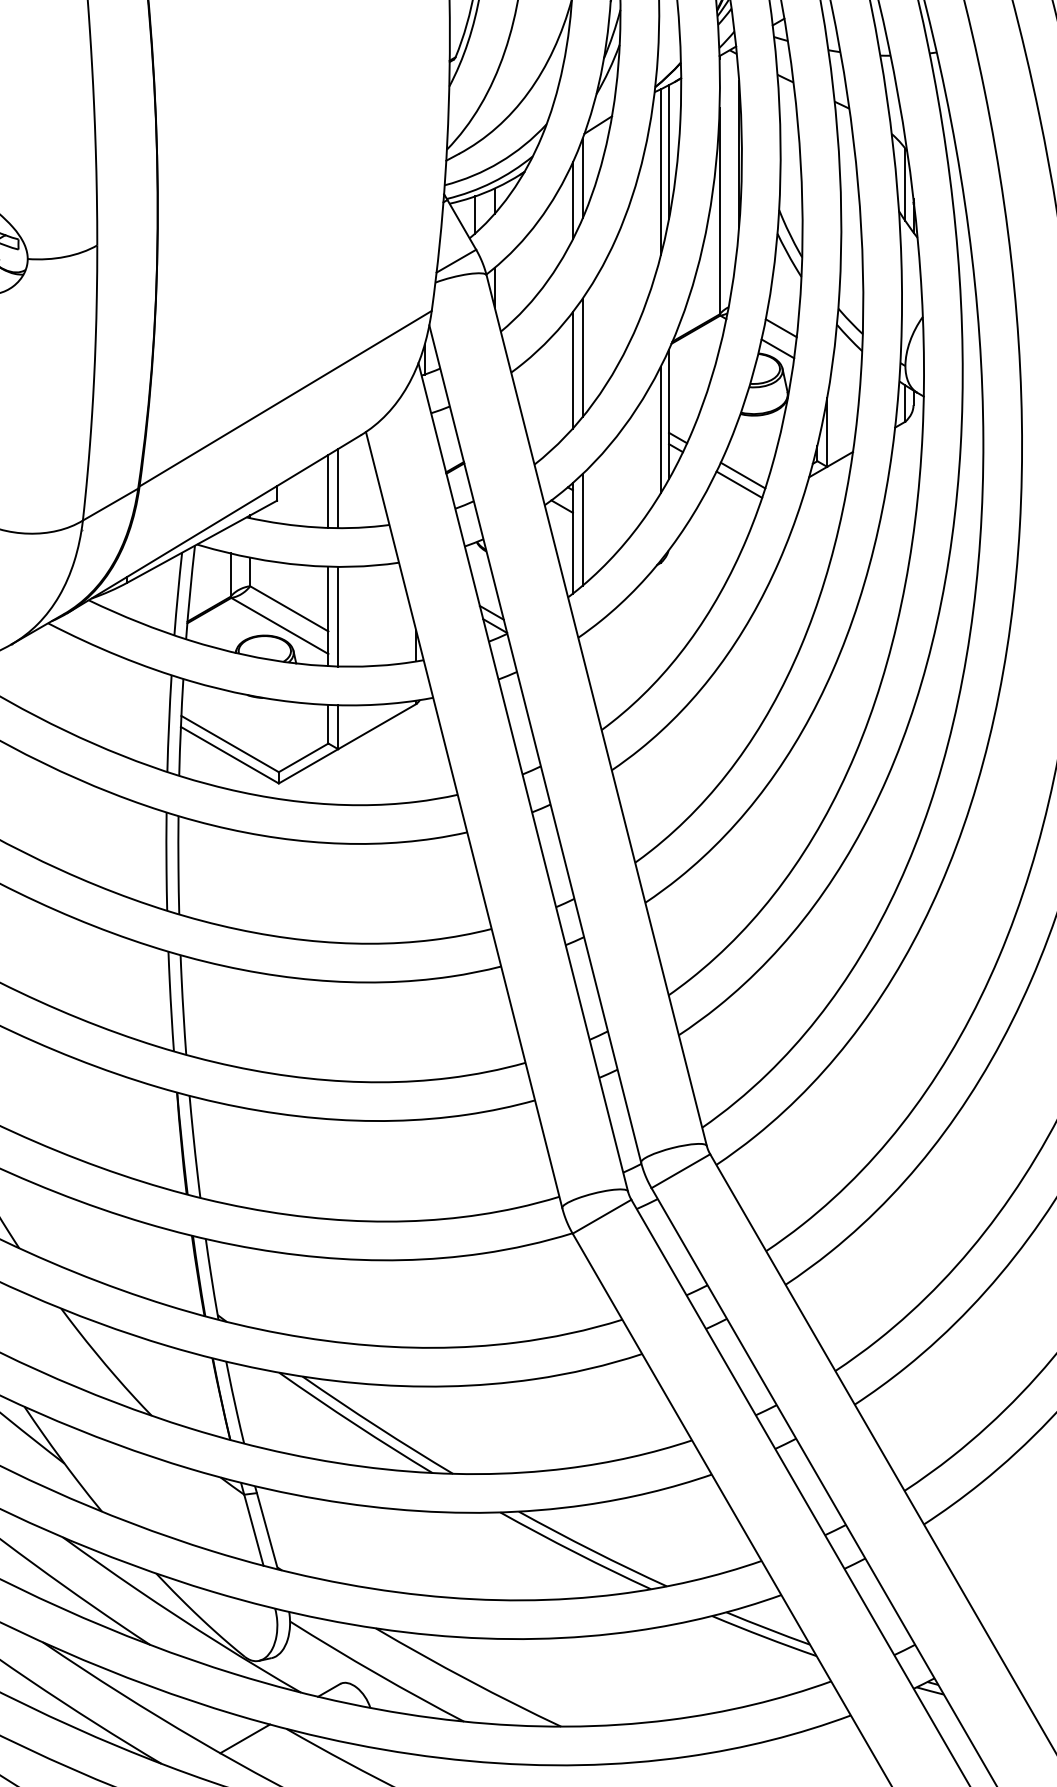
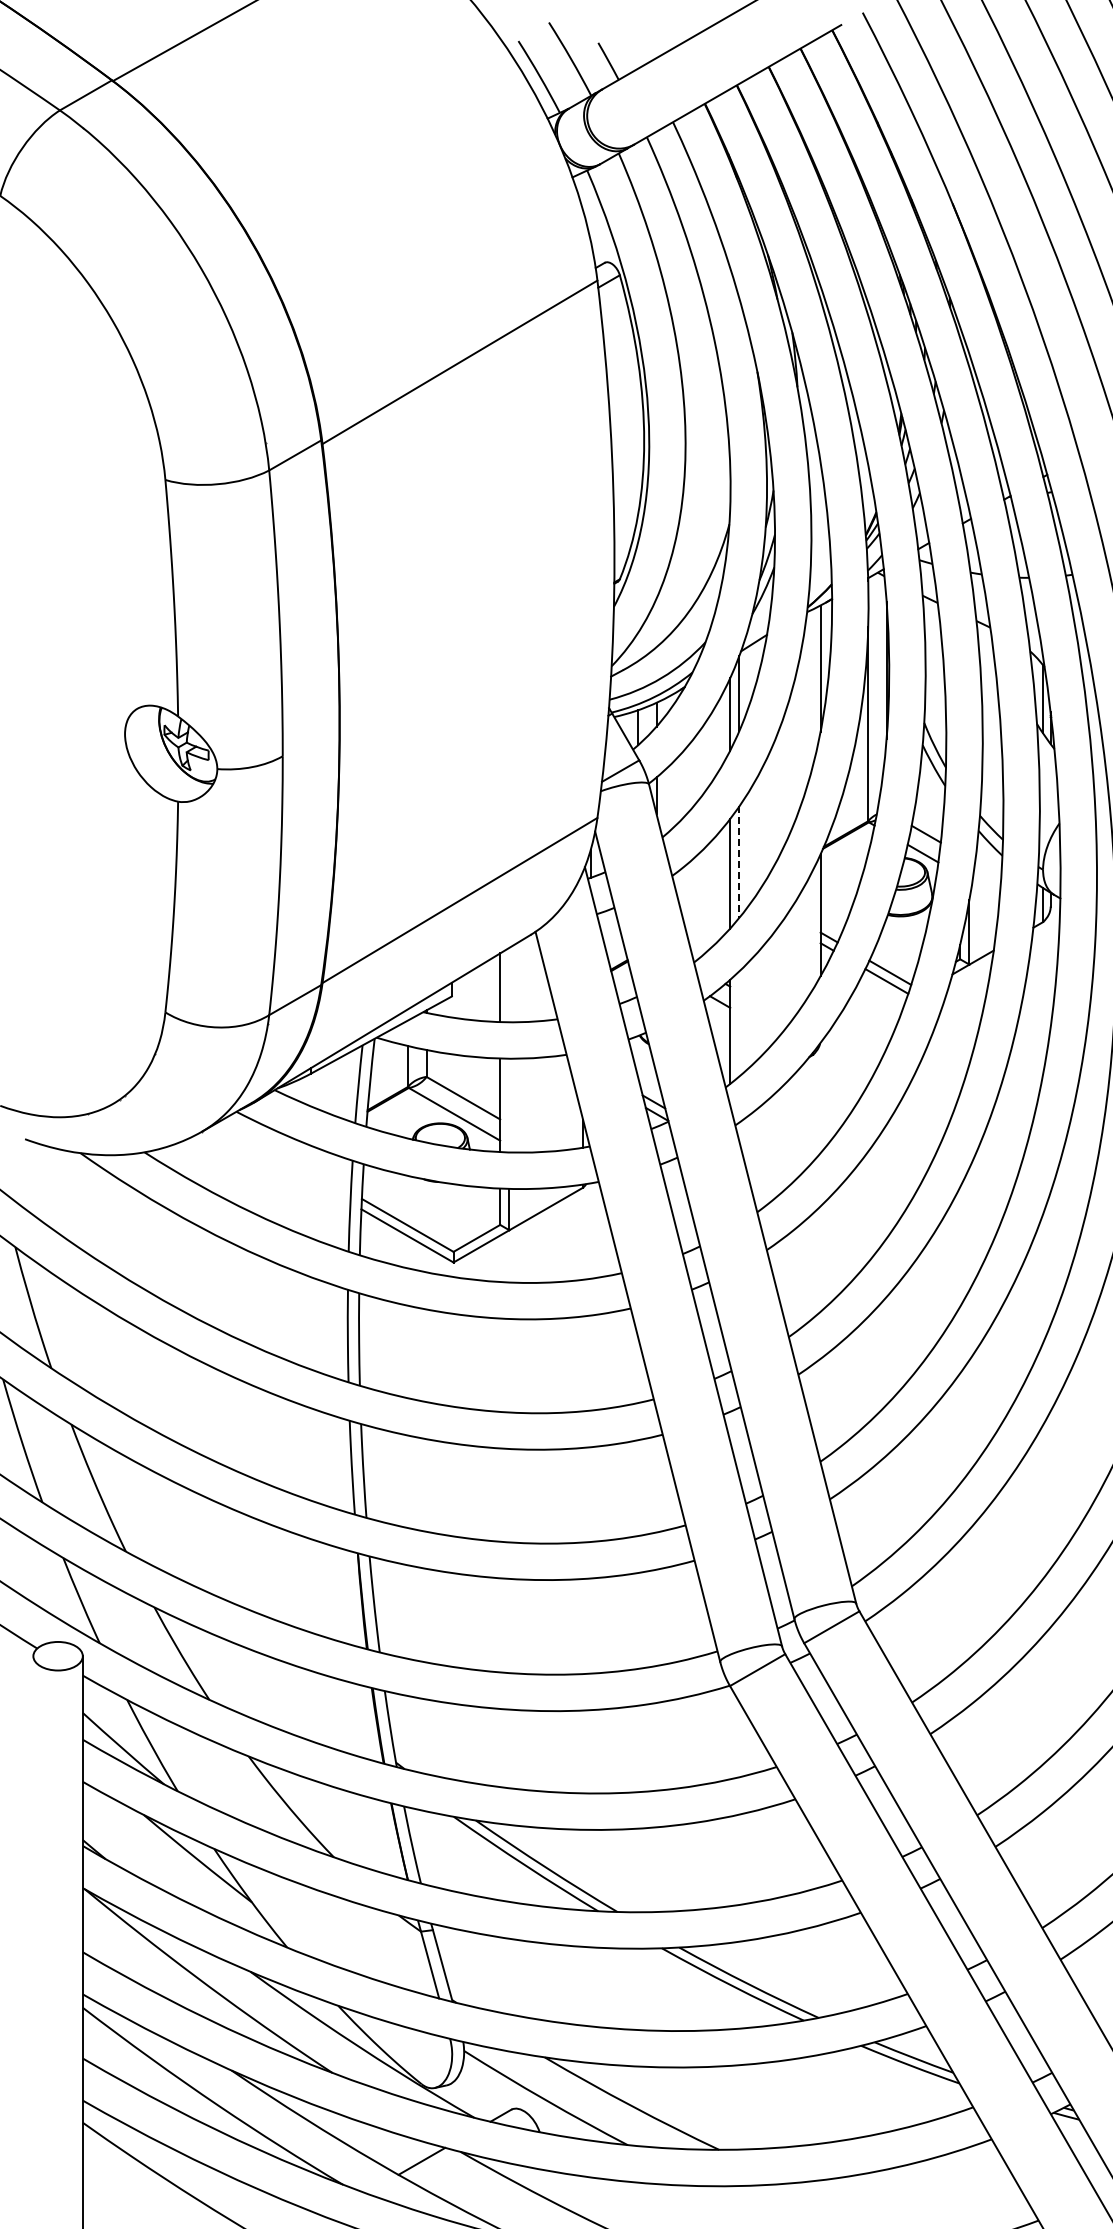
line: (661, 172) -> (813, 687), removed
line: (582, 358) -> (739, 862), solid -> dashed
line: (661, 429) -> (813, 929), removed
line: (338, 487) -> (509, 984), removed
line: (582, 529) -> (739, 1023), removed
line: (338, 616) -> (509, 1105), removed

